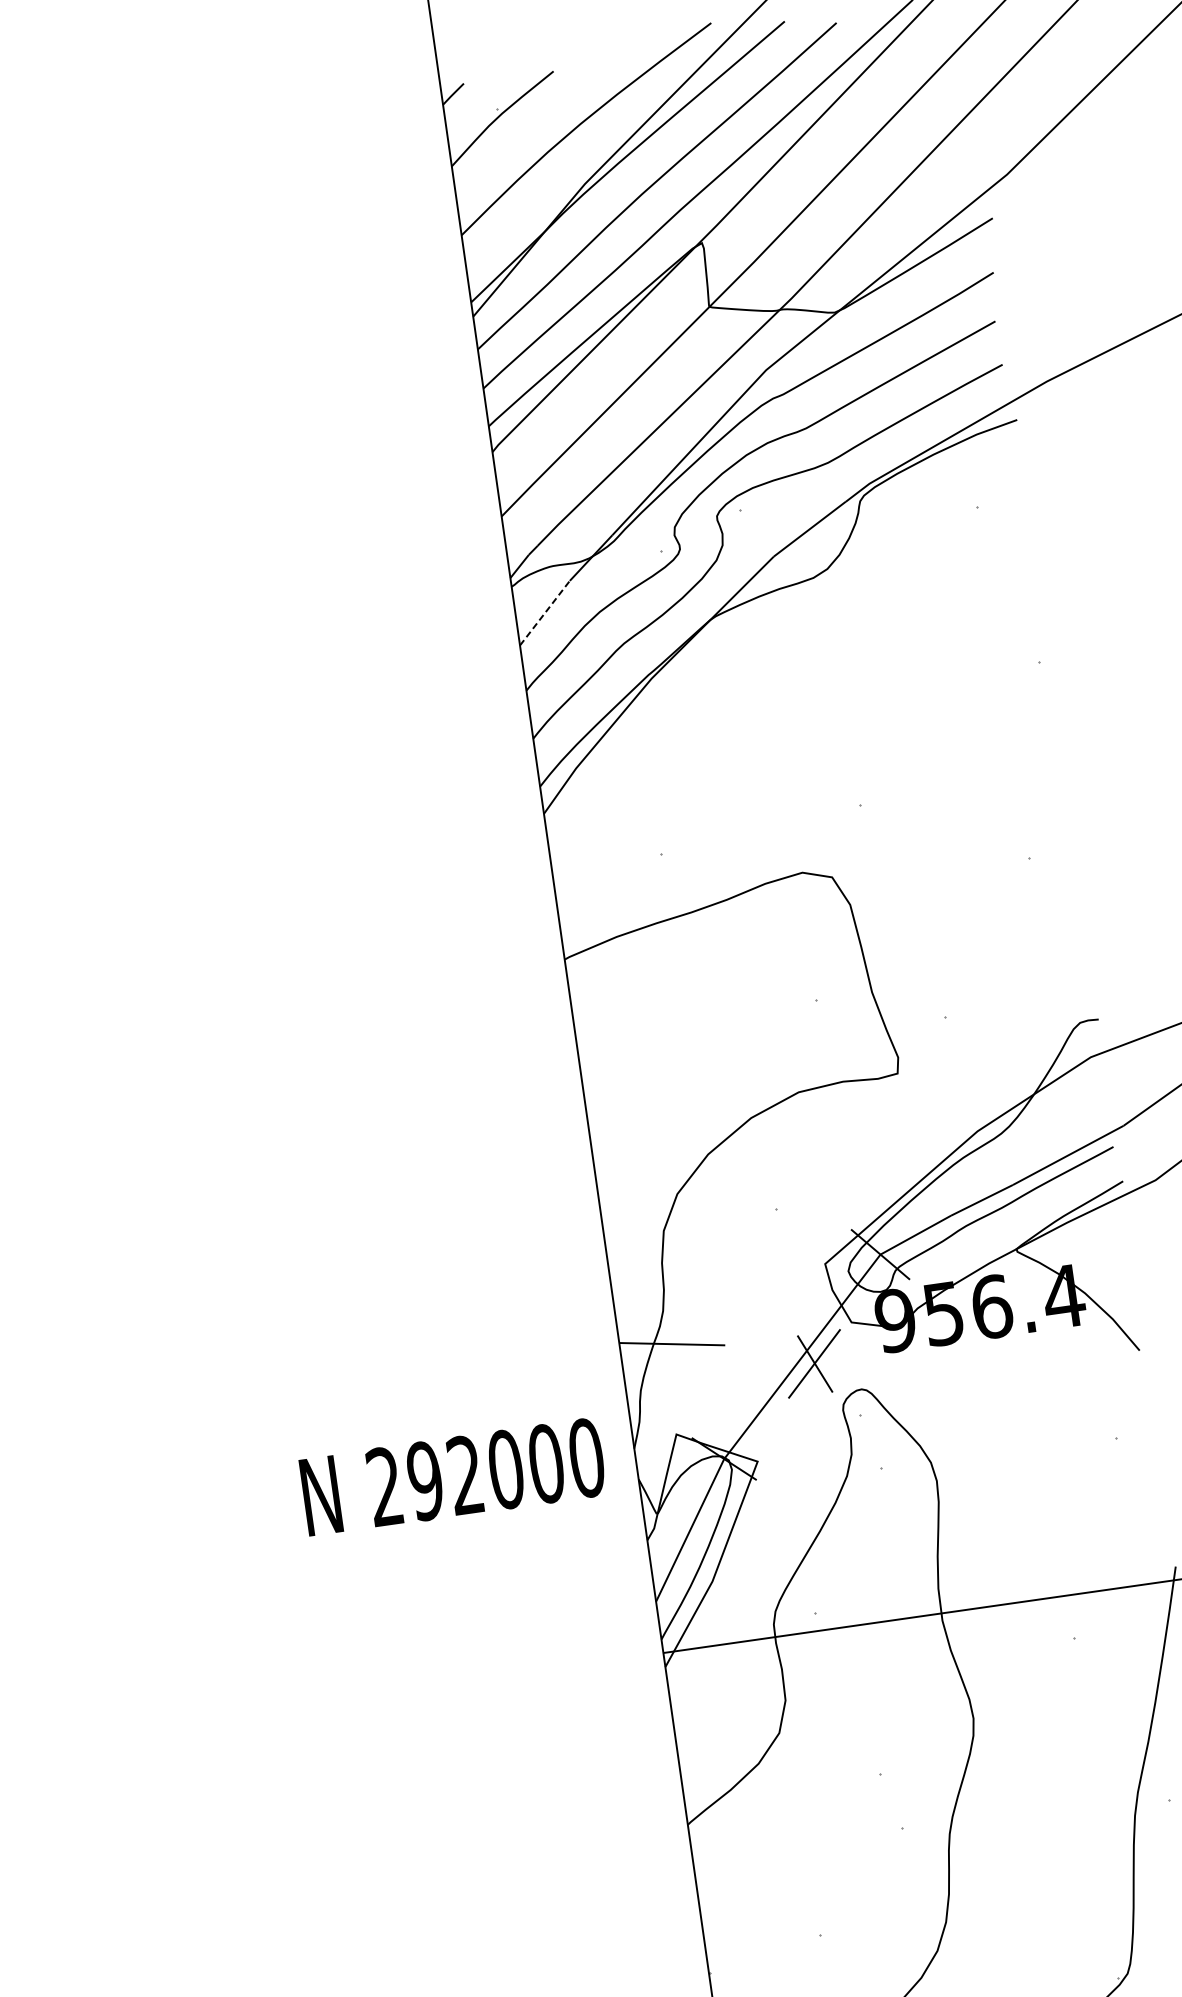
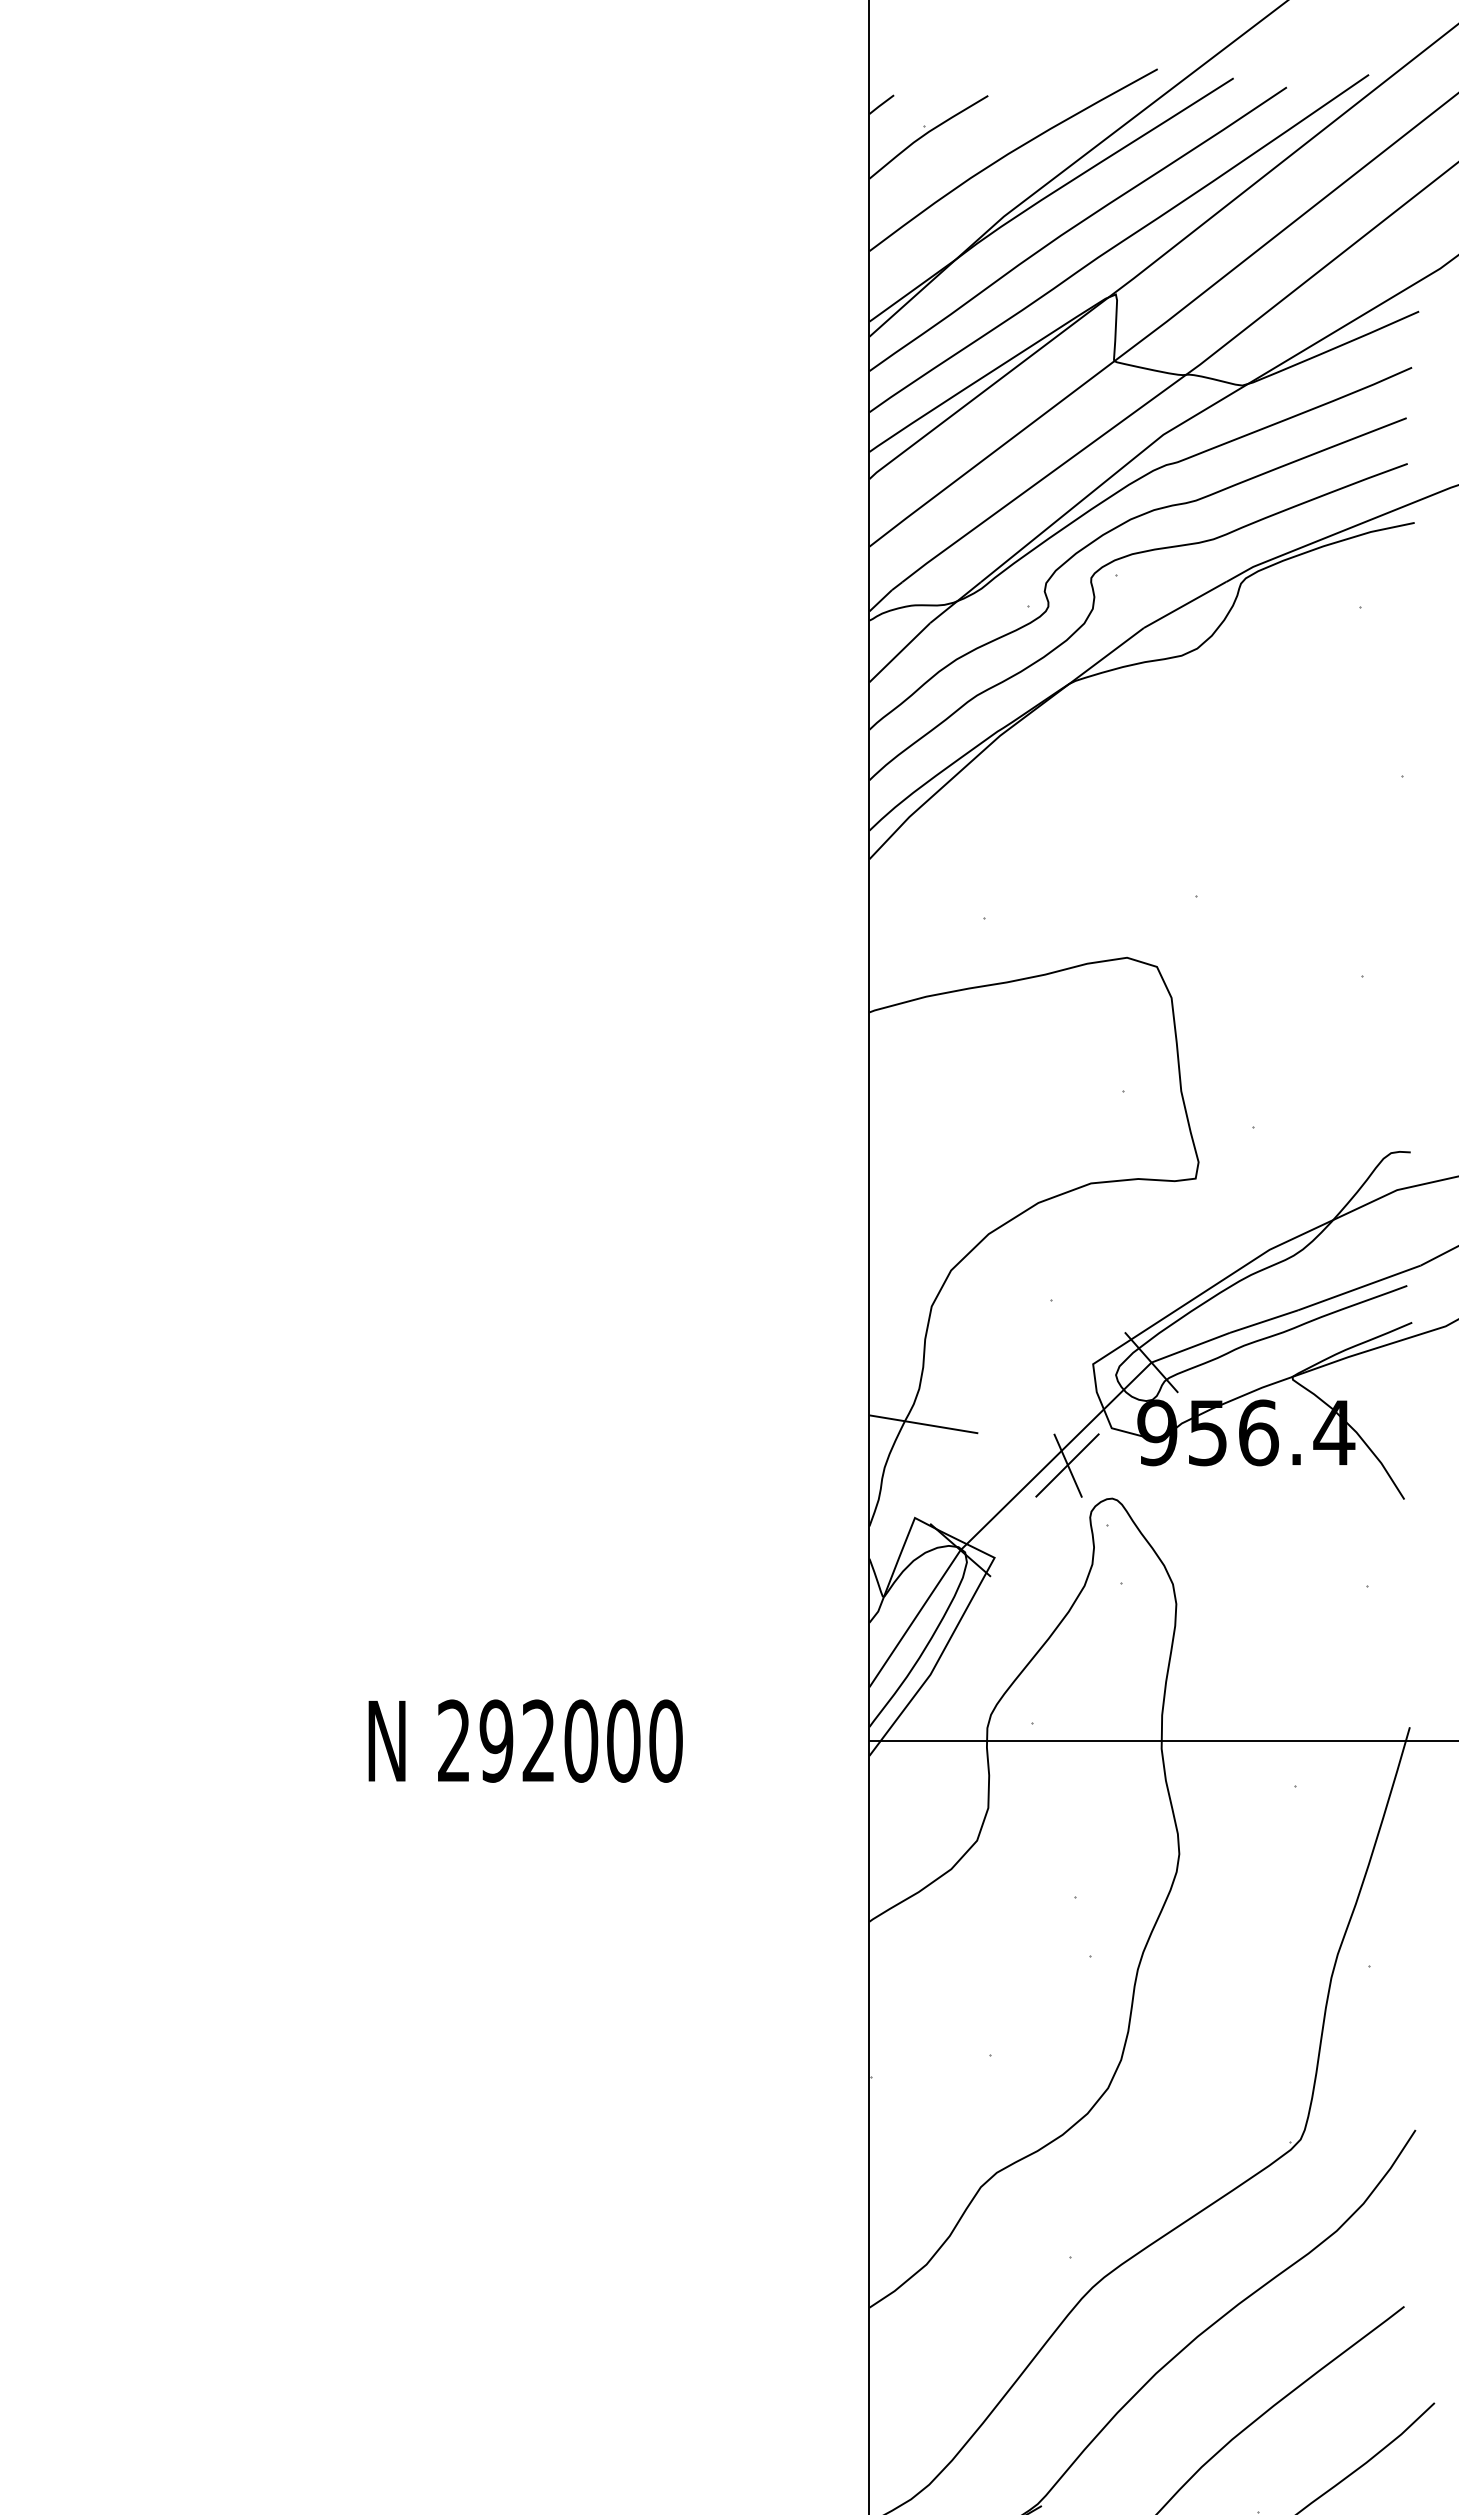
line: (545, 612) -> (900, 652), dashed -> solid
text: (452, 1476) -> (525, 1740), moved

